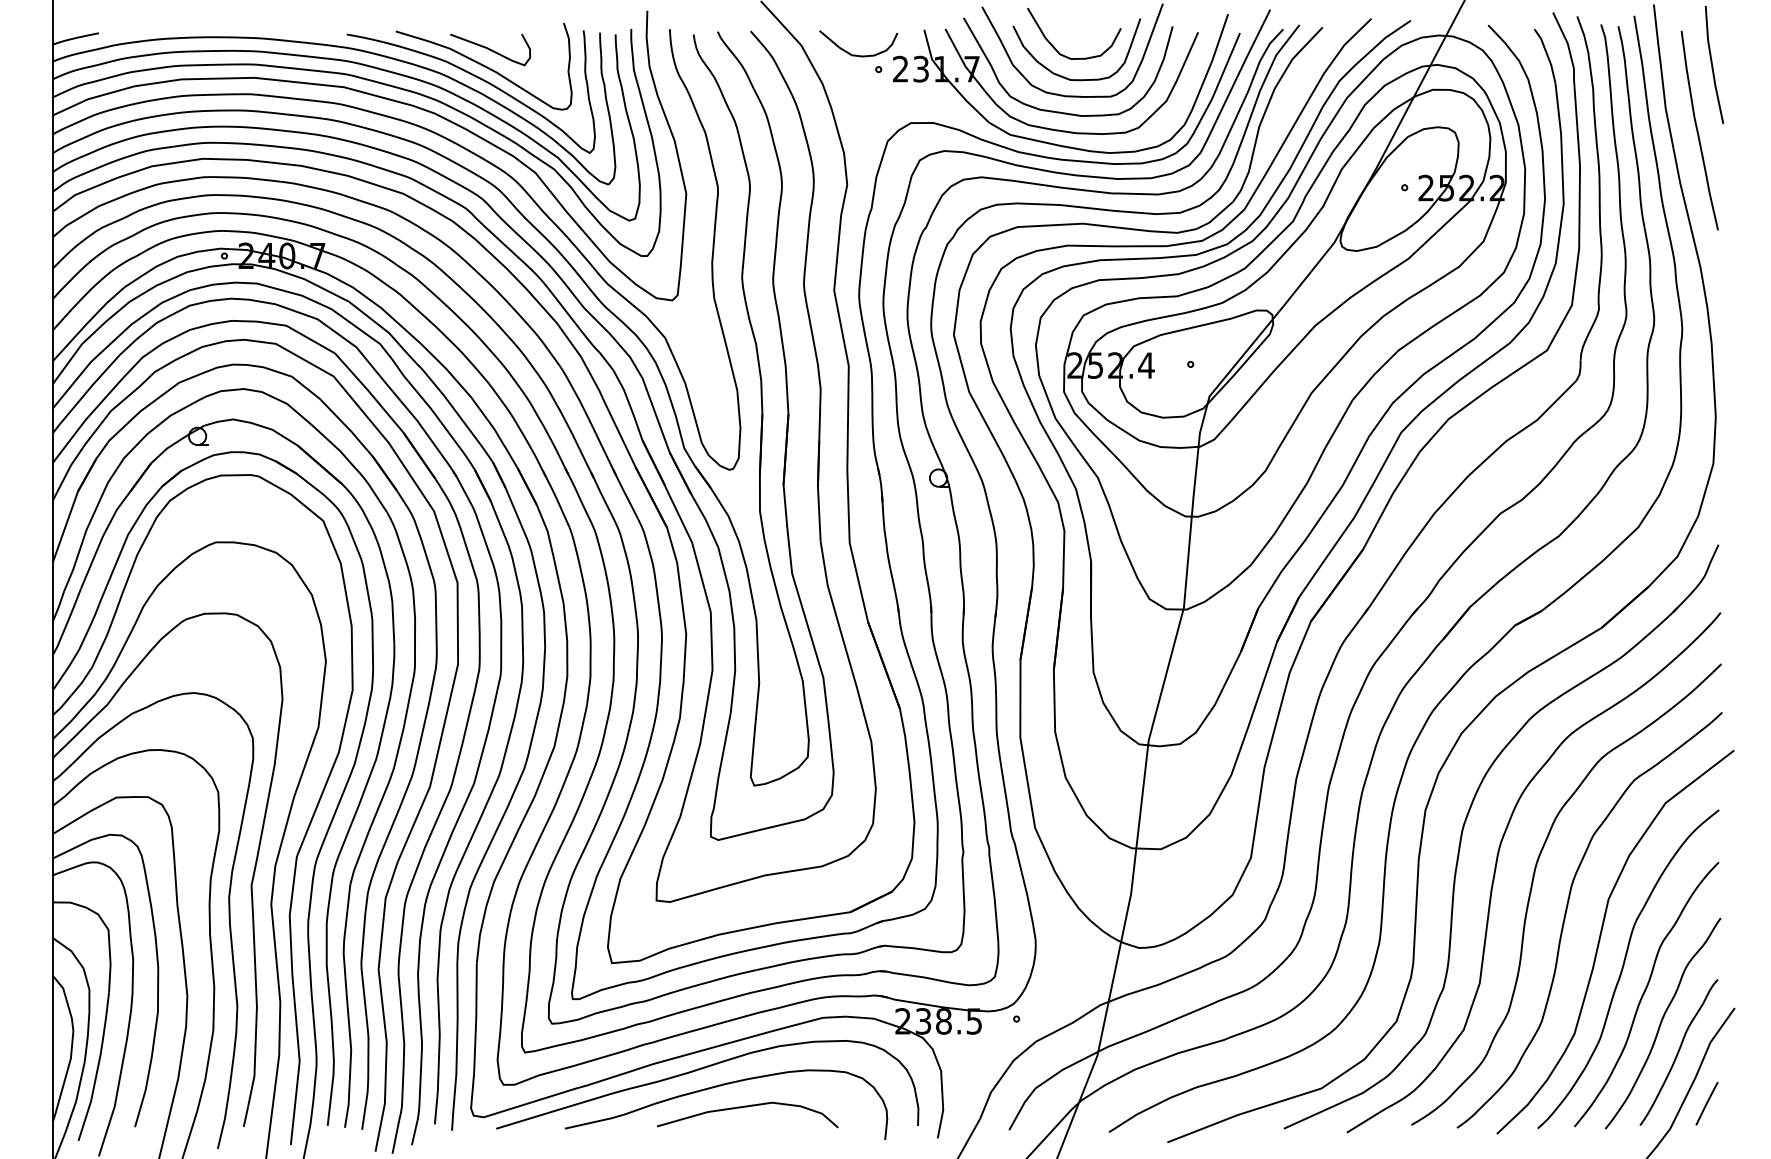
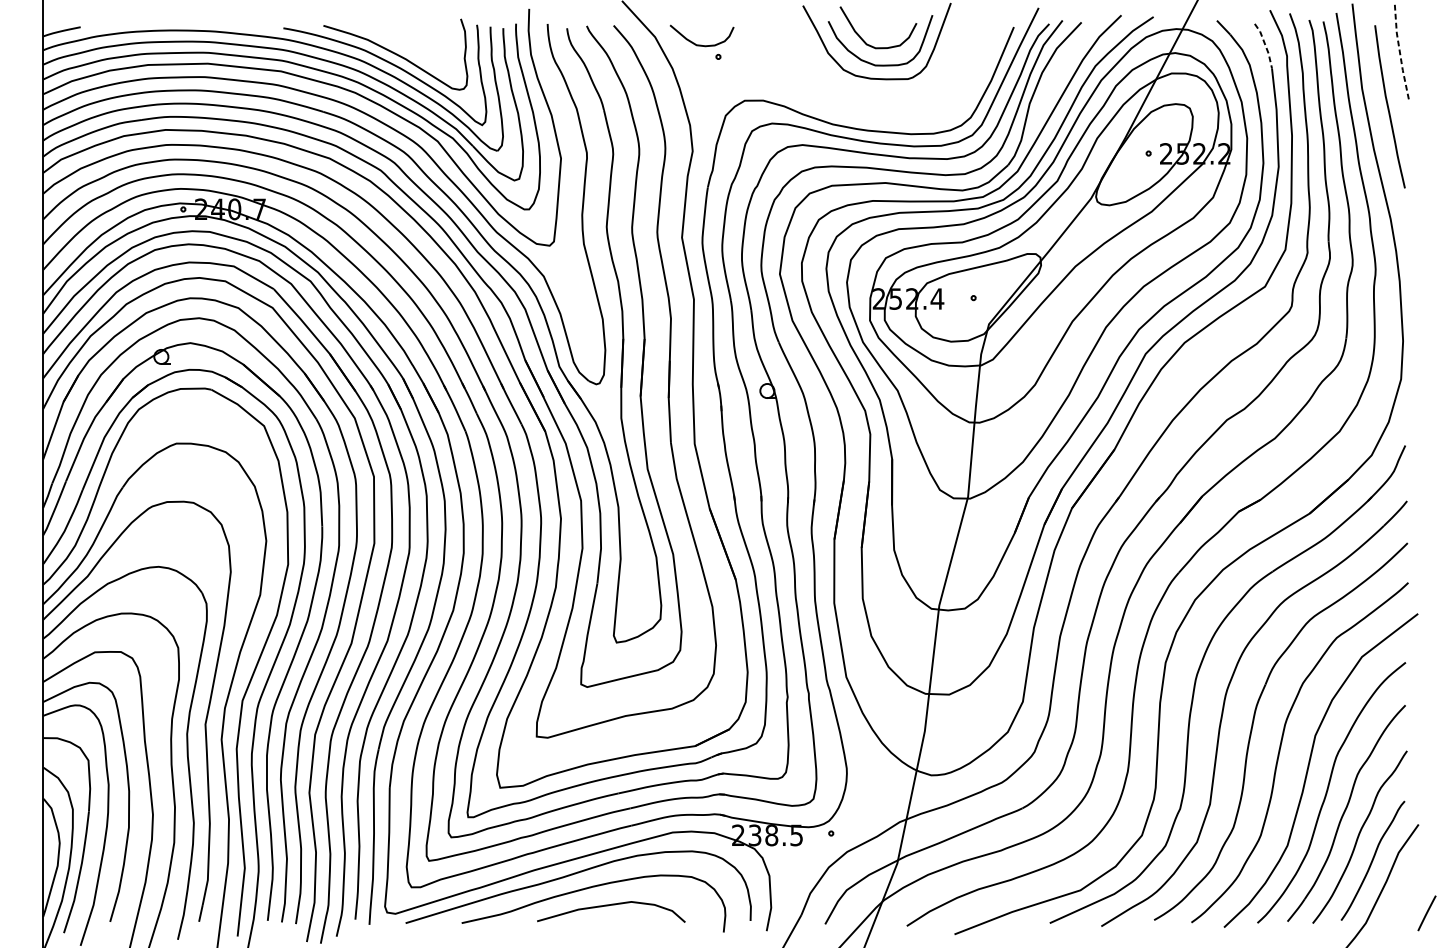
curve: (490, 49) -> (400, 40), removed
line: (1547, 55) -> (1265, 45), solid -> dashed
line: (1712, 65) -> (1400, 53), solid -> dashed
part: (1053, 110) -> (861, 90), removed
line: (1706, 1103) -> (1426, 913), moved

